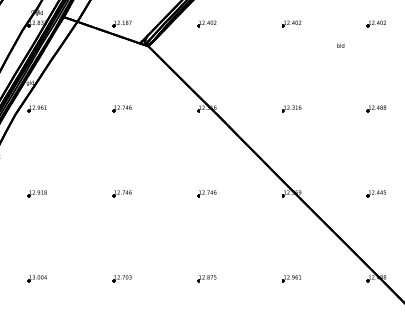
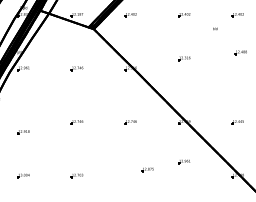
part: (291, 108) -> (184, 58), moved
part: (375, 108) -> (240, 52), moved
part: (37, 194) -> (23, 132), moved
part: (206, 277) -> (147, 169), moved
part: (291, 277) -> (184, 161), moved

